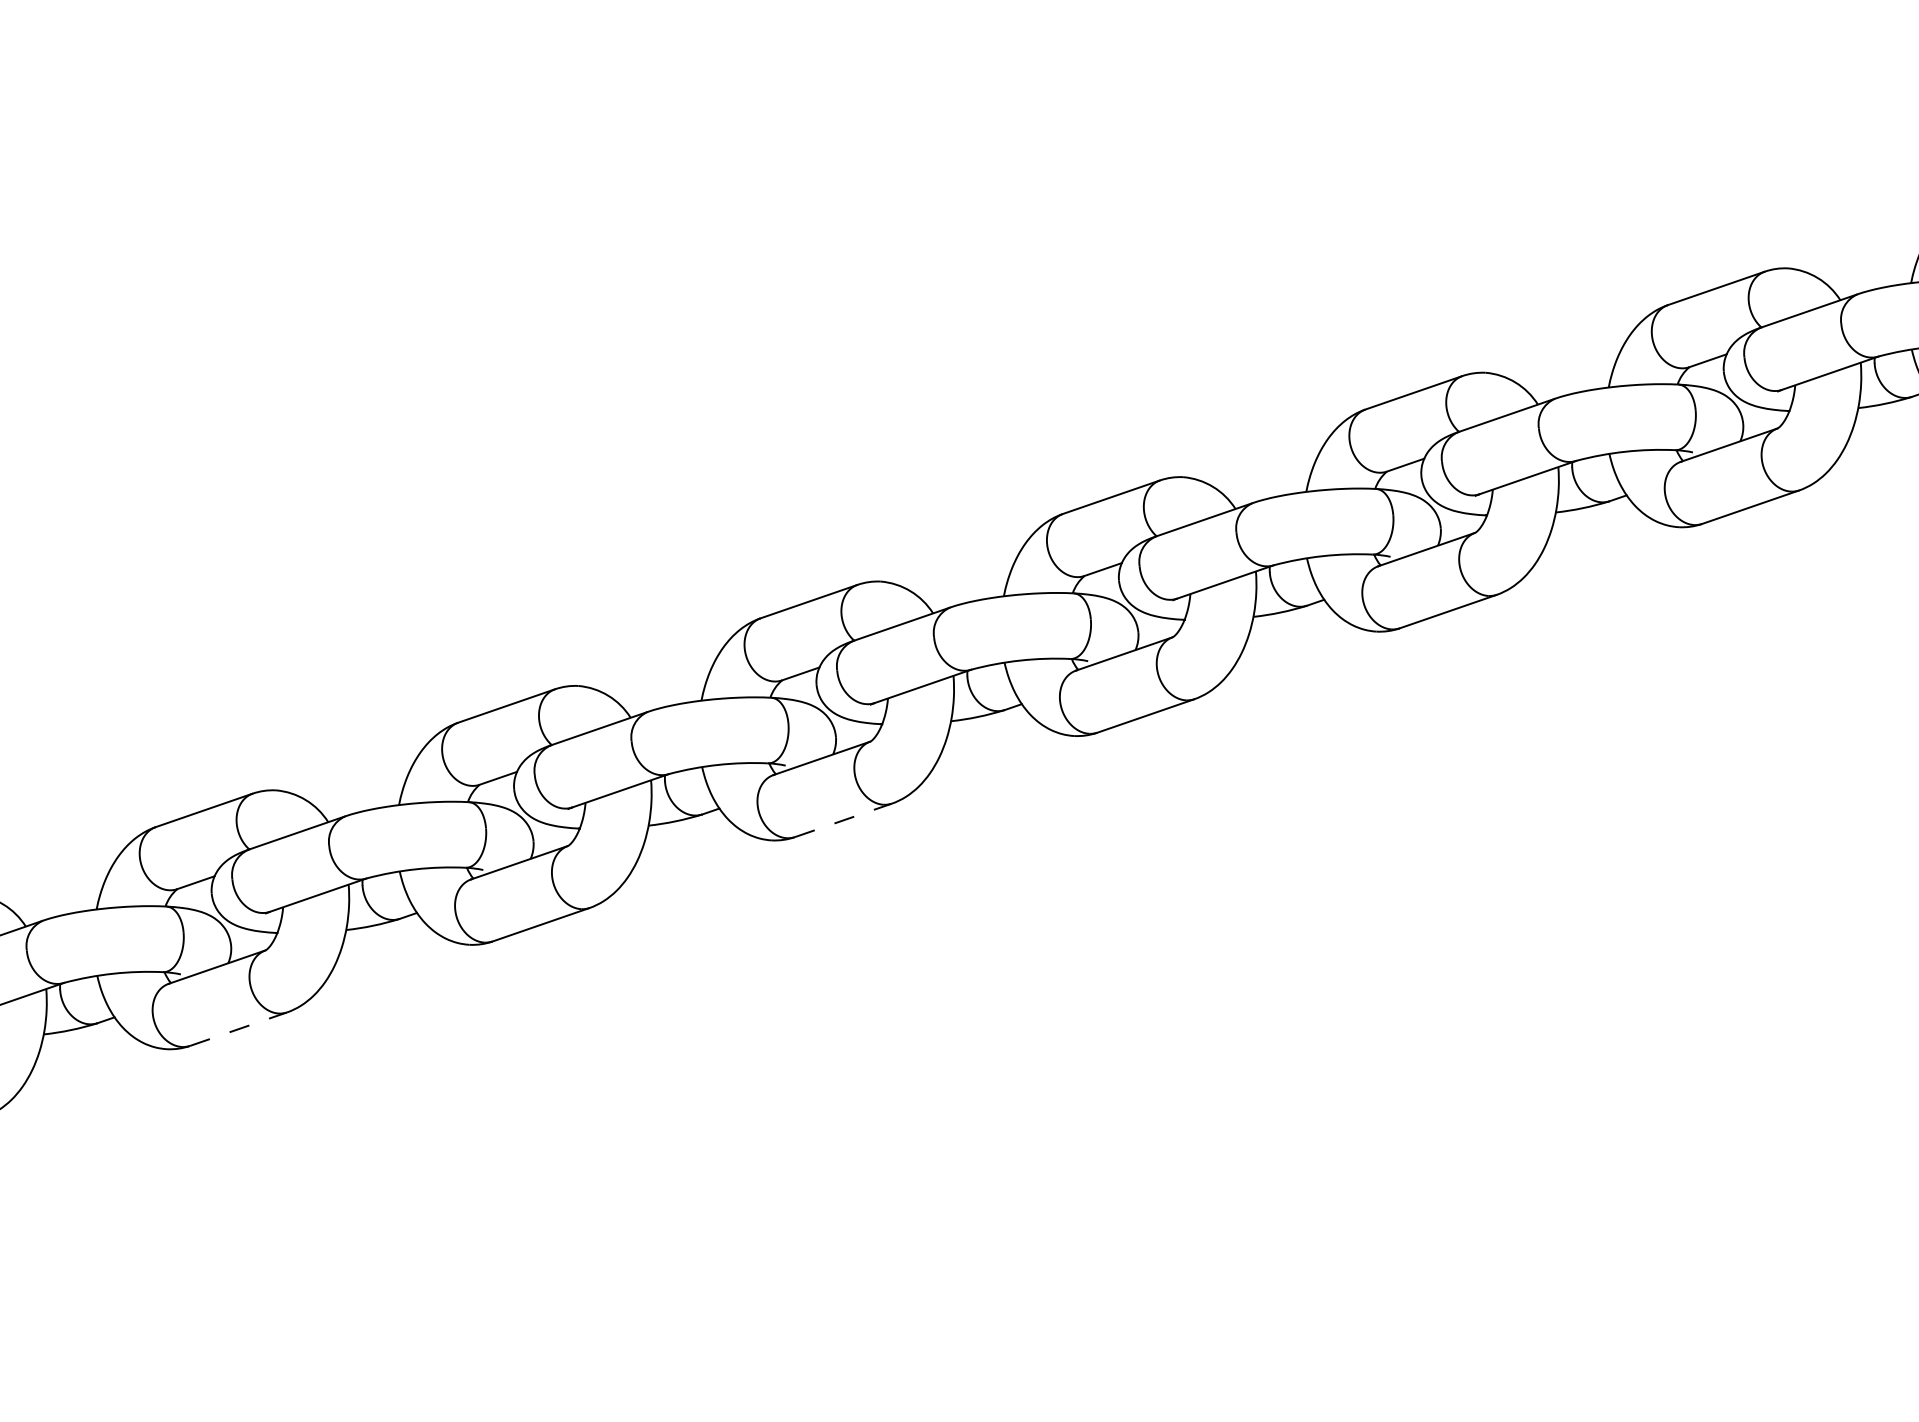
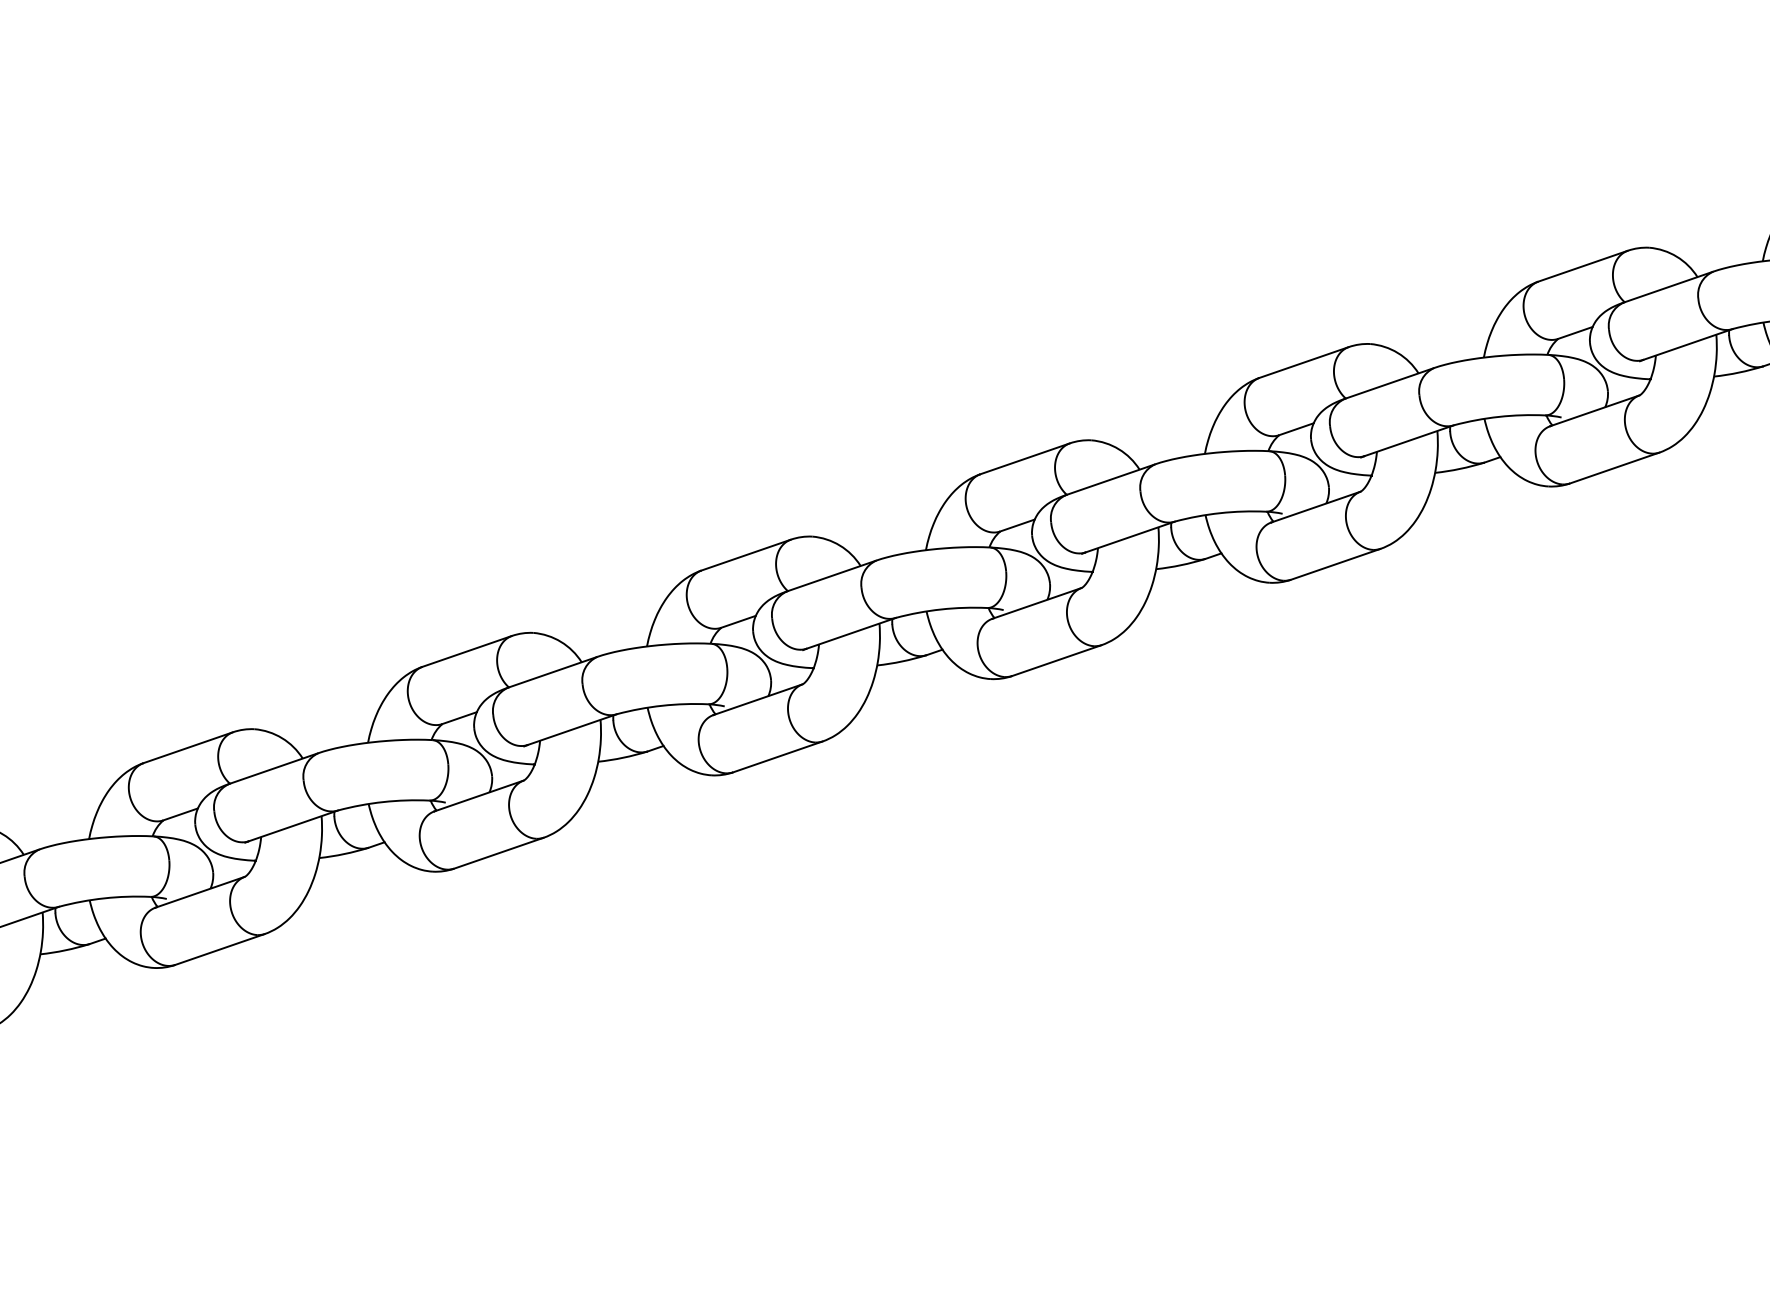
line: (843, 820) -> (778, 757), dashed -> solid
line: (238, 1029) -> (219, 949), dashed -> solid

